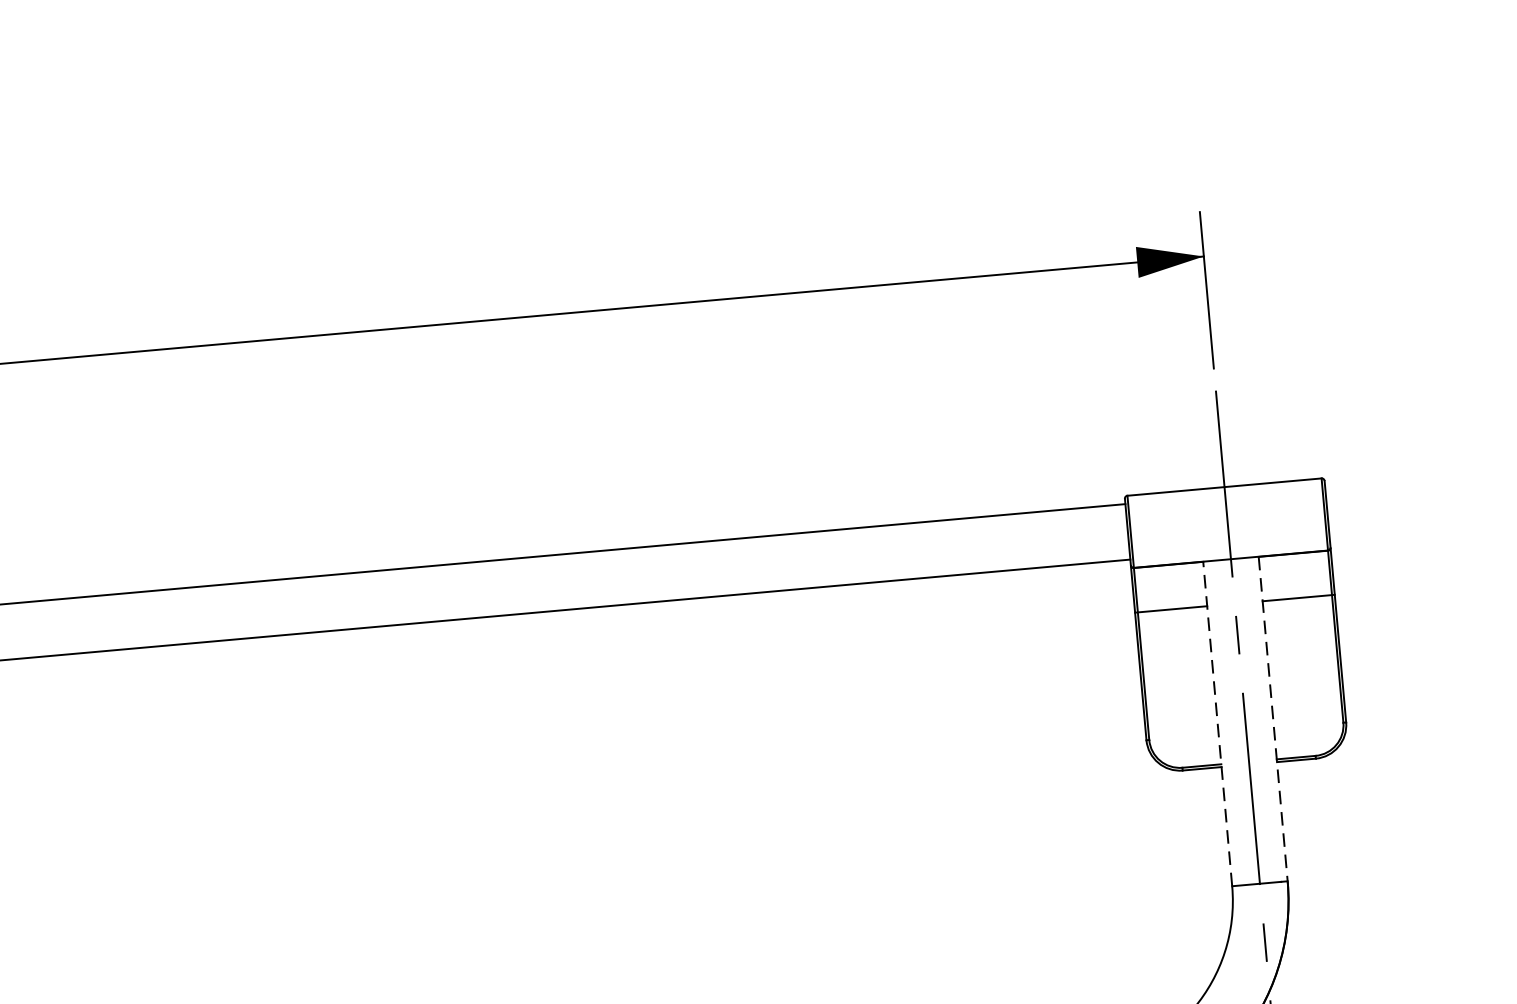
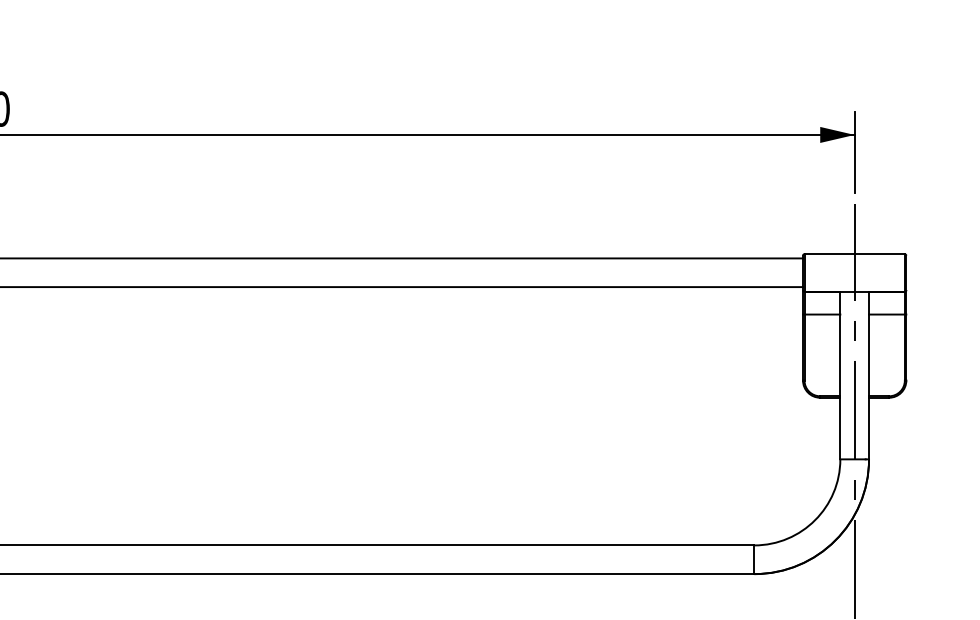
line: (1274, 719) -> (869, 375), dashed -> solid
line: (1218, 724) -> (840, 375), dashed -> solid

